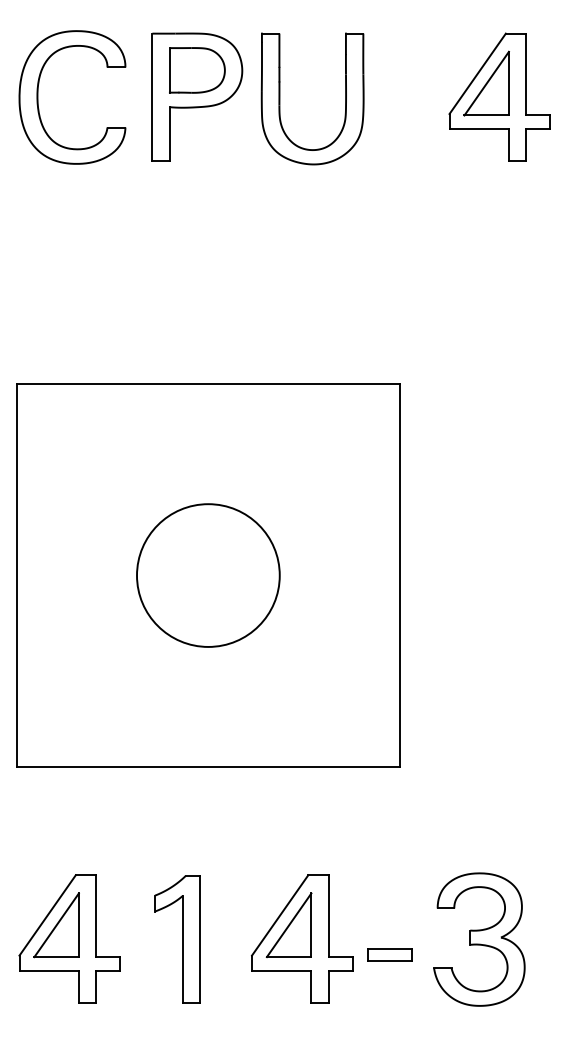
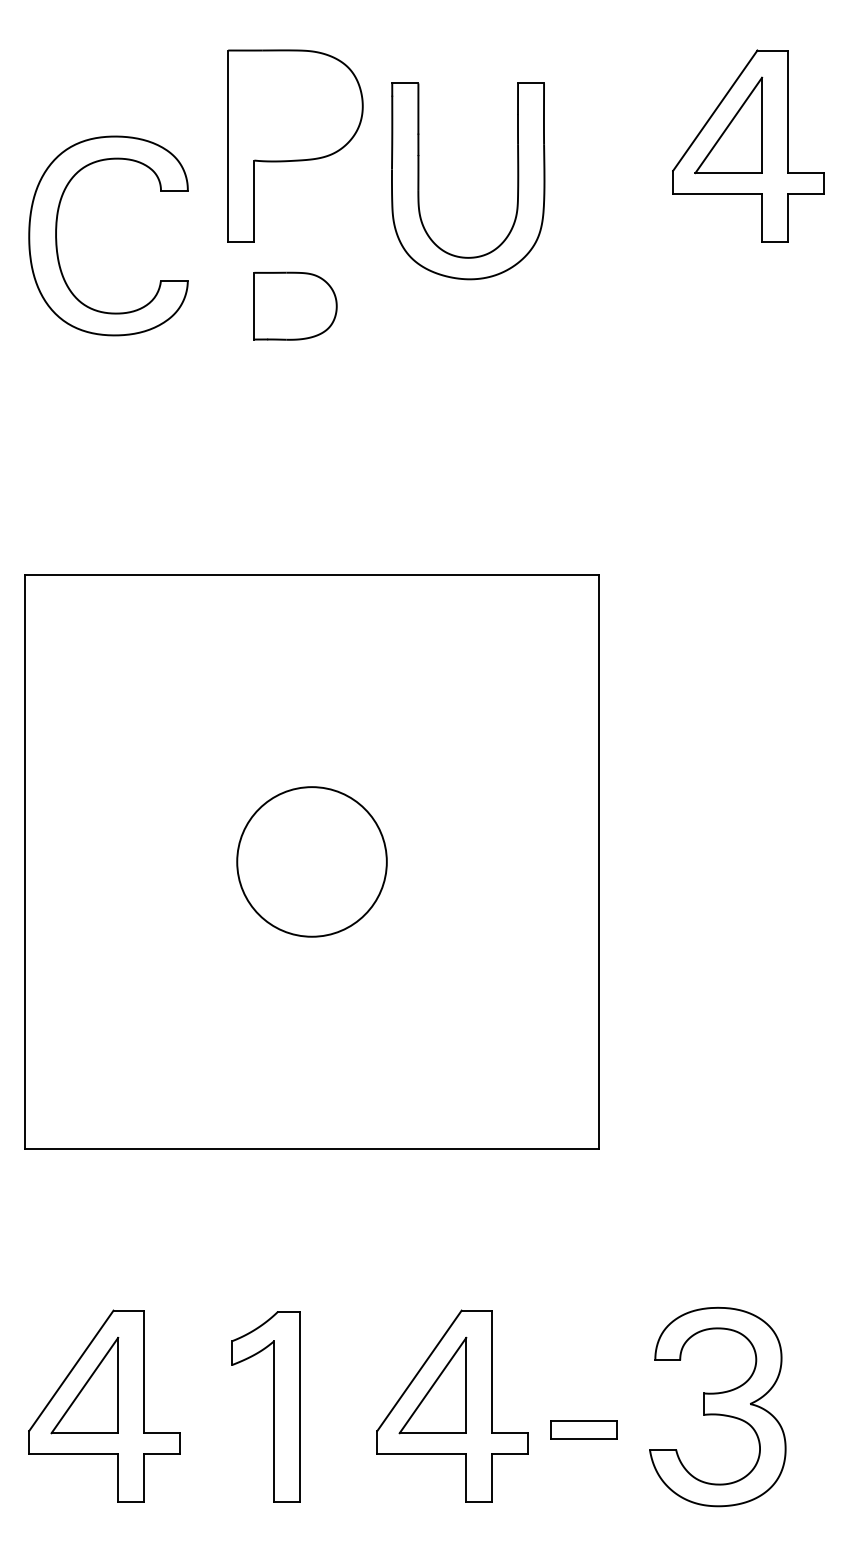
part: (197, 70) -> (295, 306), moved
part: (38, 97) -> (57, 235), moved
part: (280, 98) -> (420, 180), moved
circle: (208, 575) -> (312, 861), size x0.7

